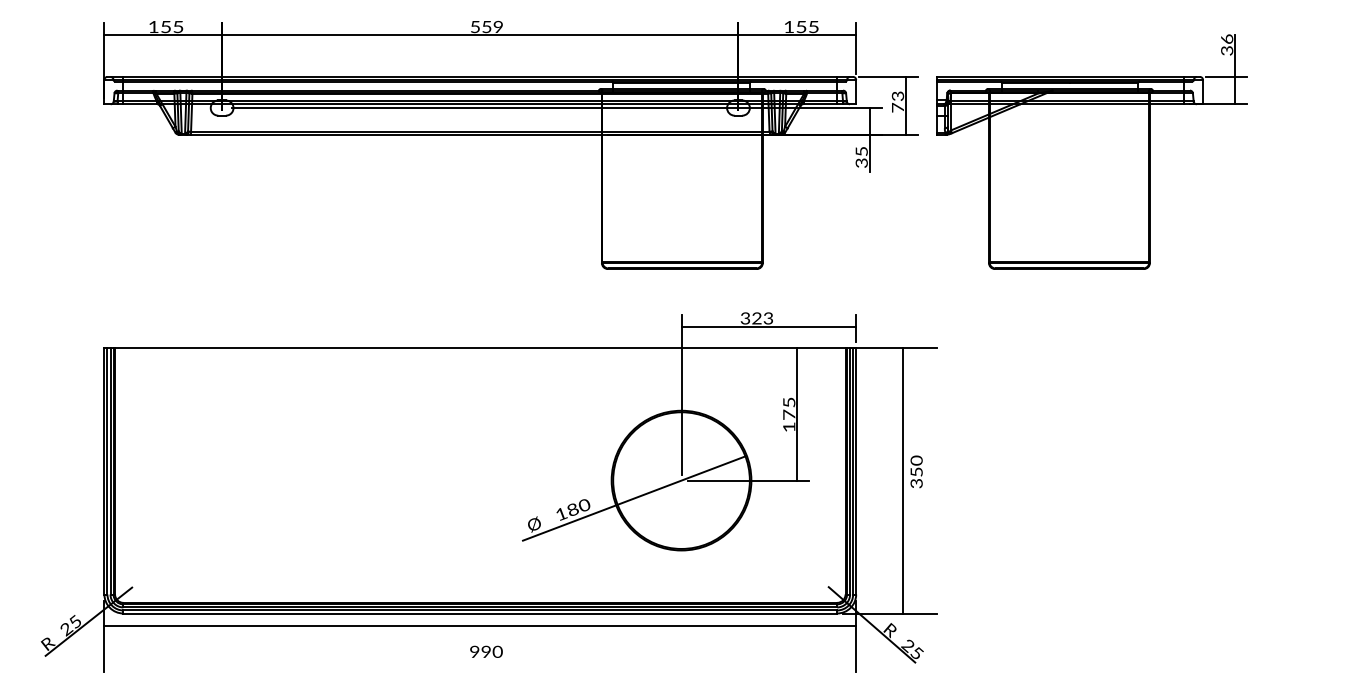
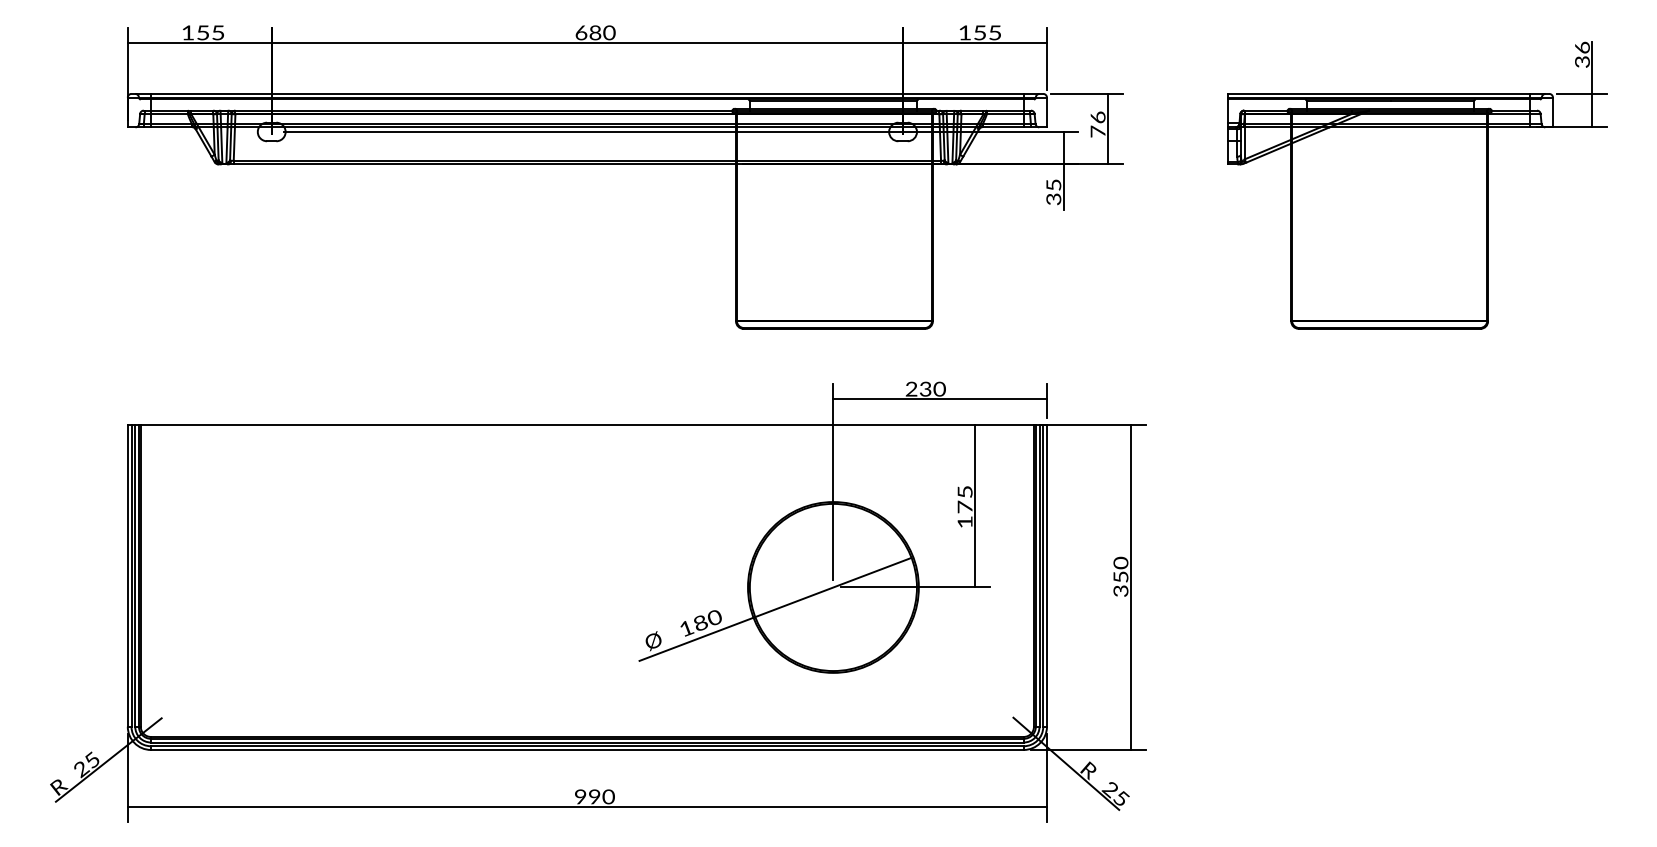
text: (486, 26) -> (594, 32), 559 -> 680
text: (897, 95) -> (1097, 116), 73 -> 76
part: (1091, 151) -> (1416, 185), moved
text: (756, 318) -> (925, 389), 323 -> 230
line: (902, 480) -> (1130, 587), moved
line: (480, 626) -> (587, 807), moved

